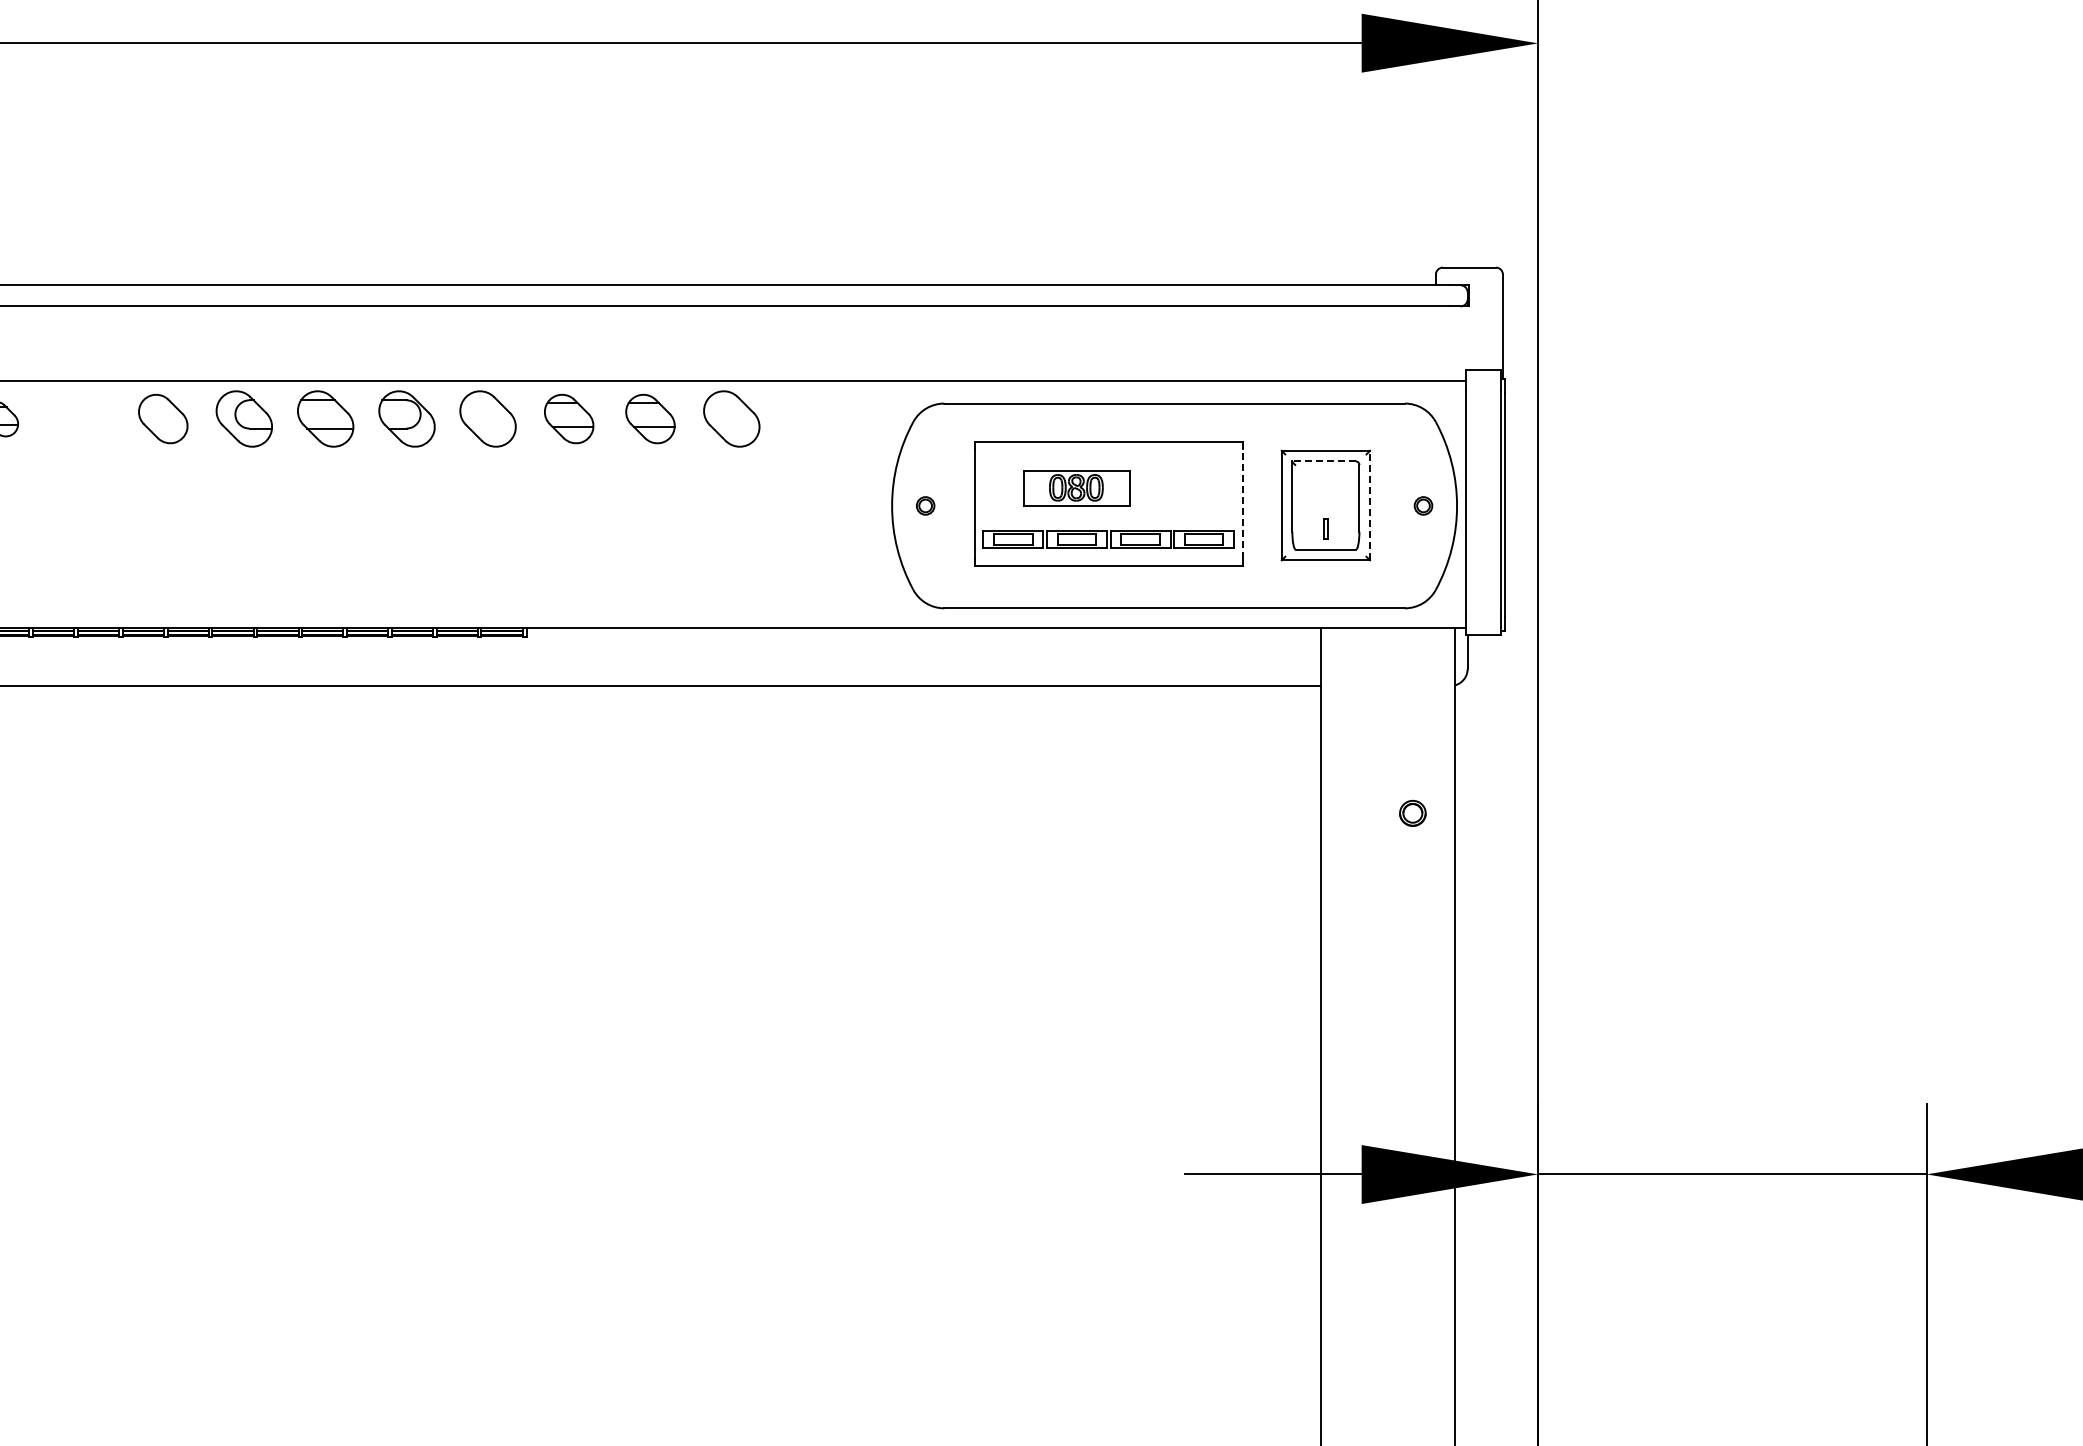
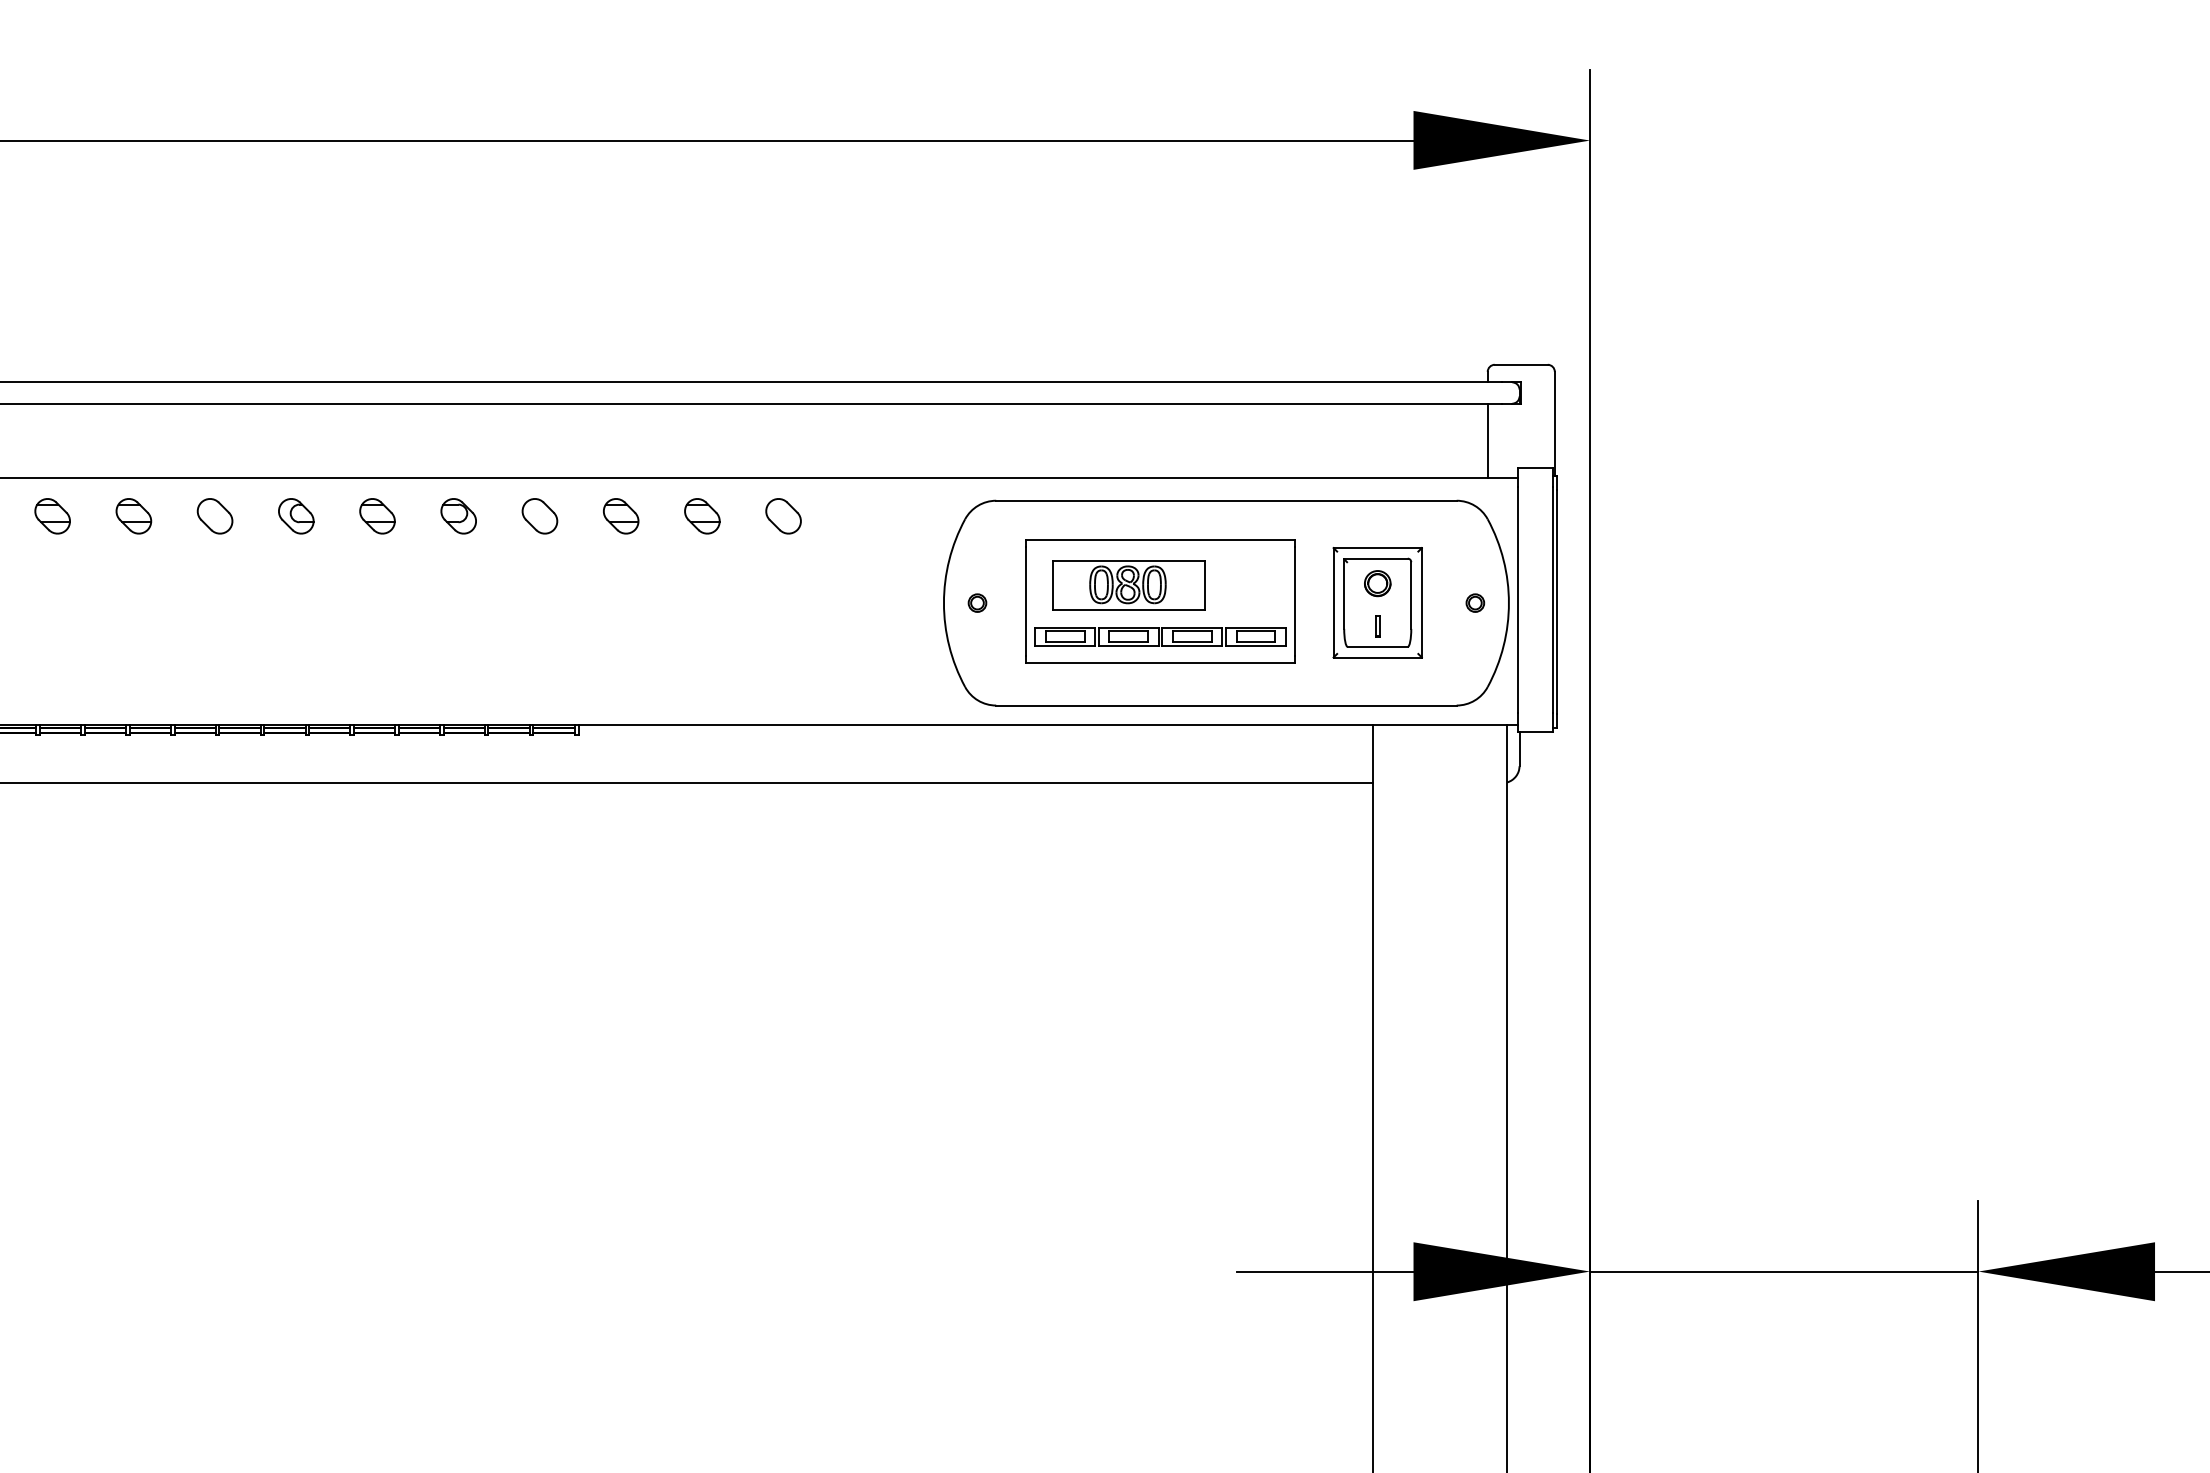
line: (1435, 343) -> (1487, 440), added
part: (81, 419) -> (133, 516), added
part: (162, 419) -> (214, 516), size x0.71
part: (244, 419) -> (296, 516), size x0.62
part: (325, 419) -> (377, 516), size x0.62
part: (406, 419) -> (458, 516), size x0.62
part: (487, 419) -> (539, 516), size x0.62
part: (569, 419) -> (621, 516), size x0.71
part: (650, 419) -> (702, 516), size x0.71
part: (731, 419) -> (783, 516), size x0.62
line: (1323, 461) -> (1375, 558), dashed -> solid
part: (1076, 488) -> (1128, 585), size x1.43
line: (1242, 504) -> (1294, 601), dashed -> solid
line: (1369, 505) -> (1421, 602), dashed -> solid
part: (1412, 813) -> (1377, 583), moved

